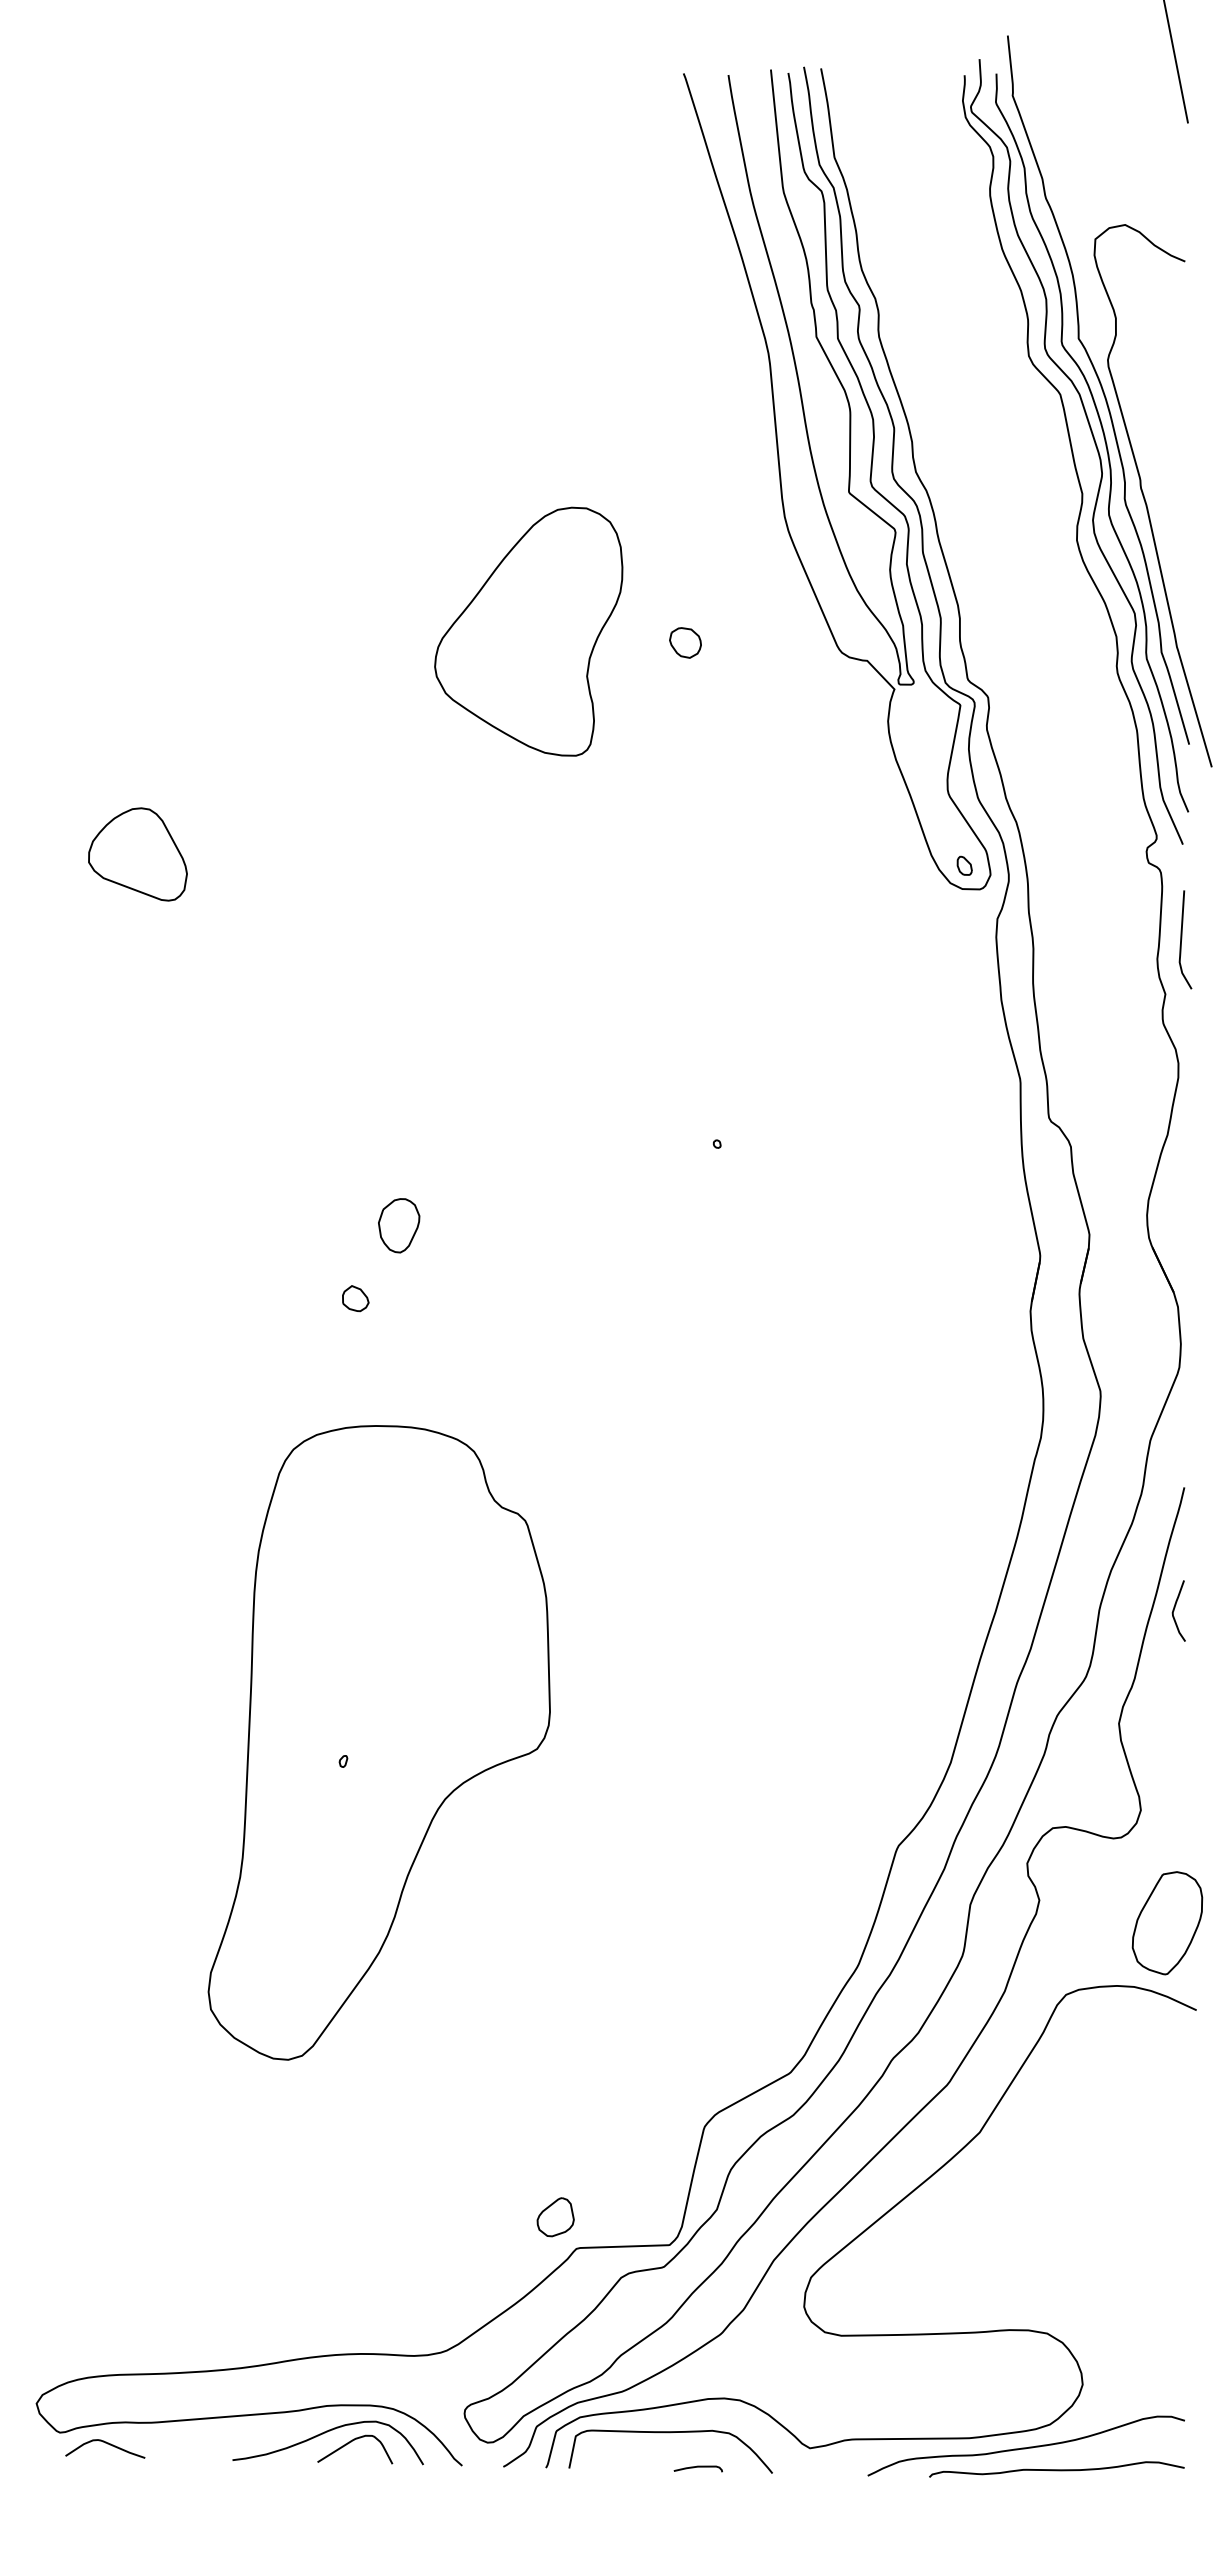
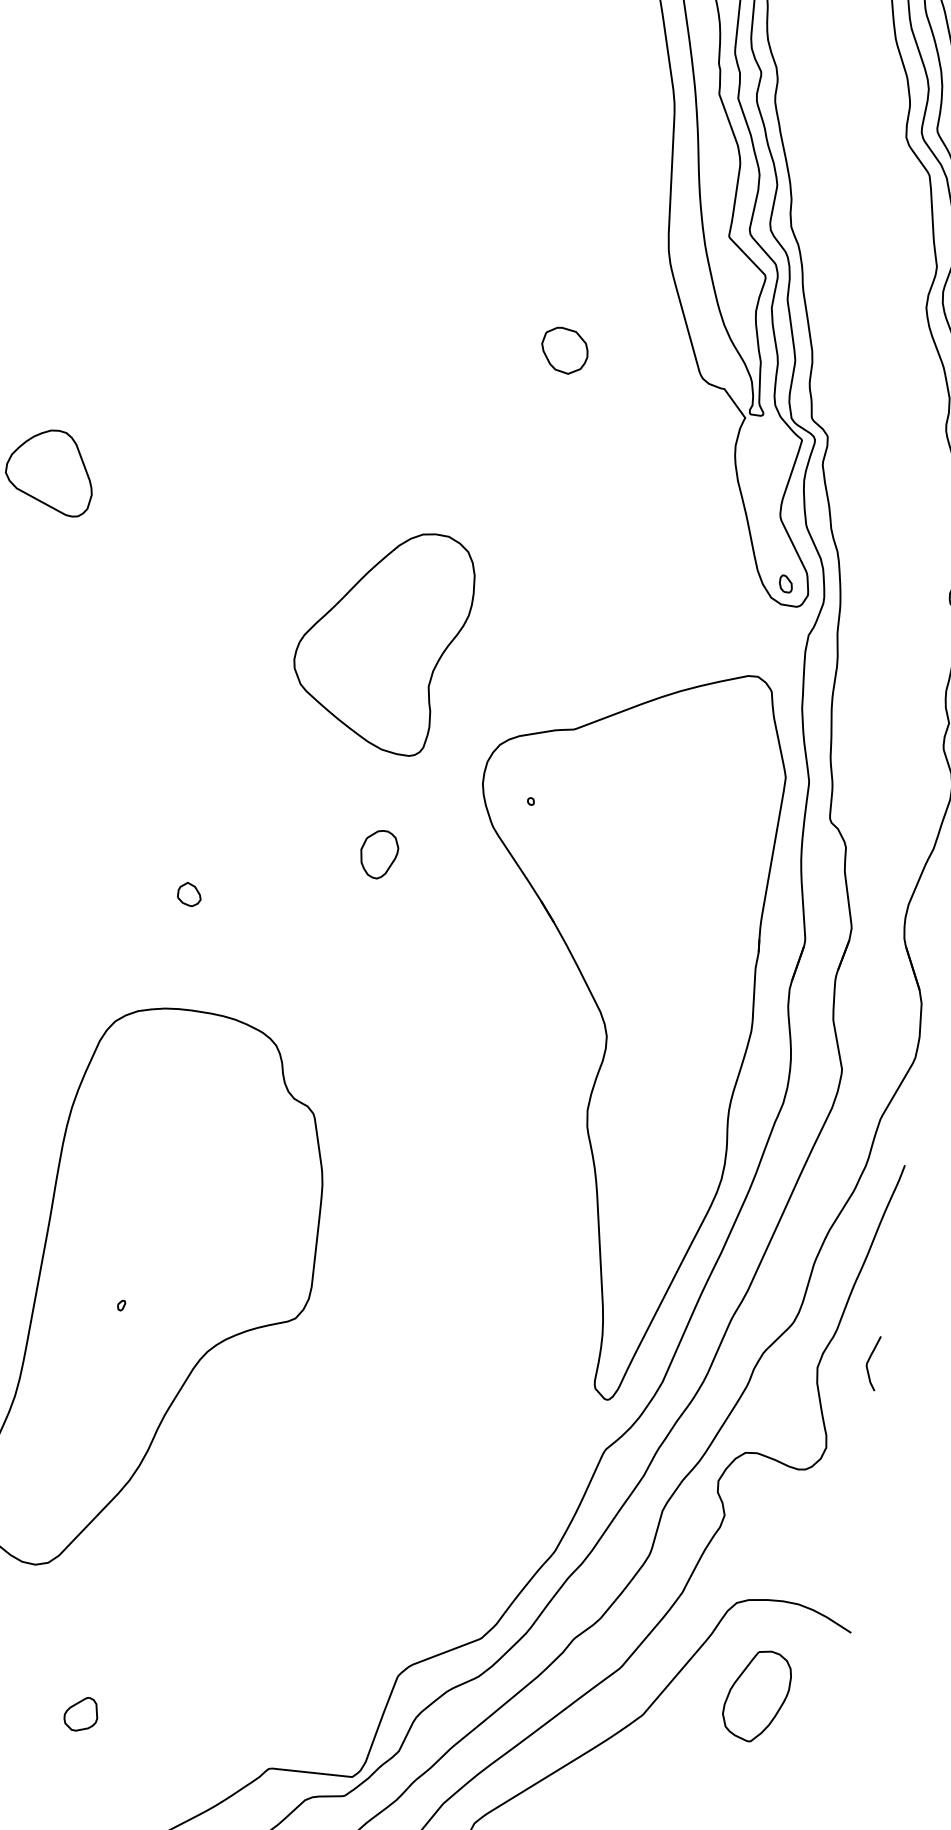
part: (528, 631) -> (382, 639), moved
part: (685, 642) -> (564, 350), size x1.67
part: (399, 1225) -> (379, 854), moved
part: (827, 1381) -> (599, 1026), added
curve: (1175, 1608) -> (869, 1360), moved
part: (1167, 1923) -> (756, 1696), moved
part: (555, 2217) -> (81, 1714), moved

